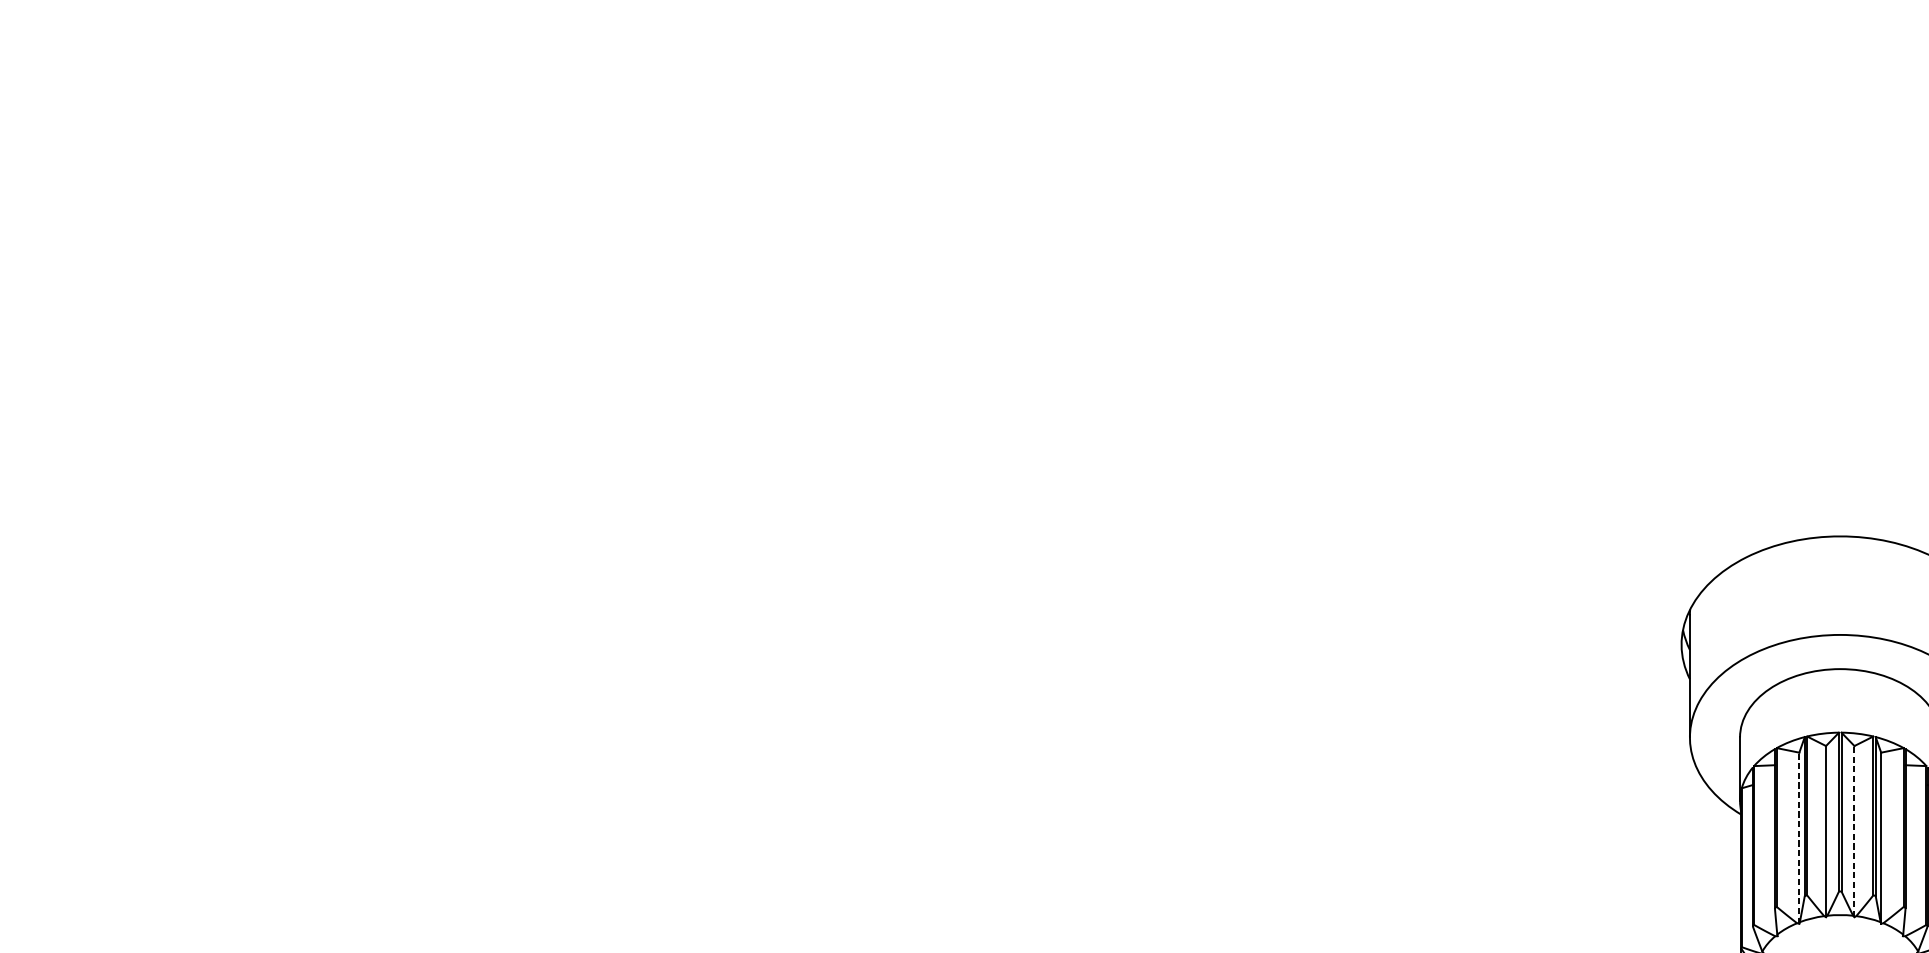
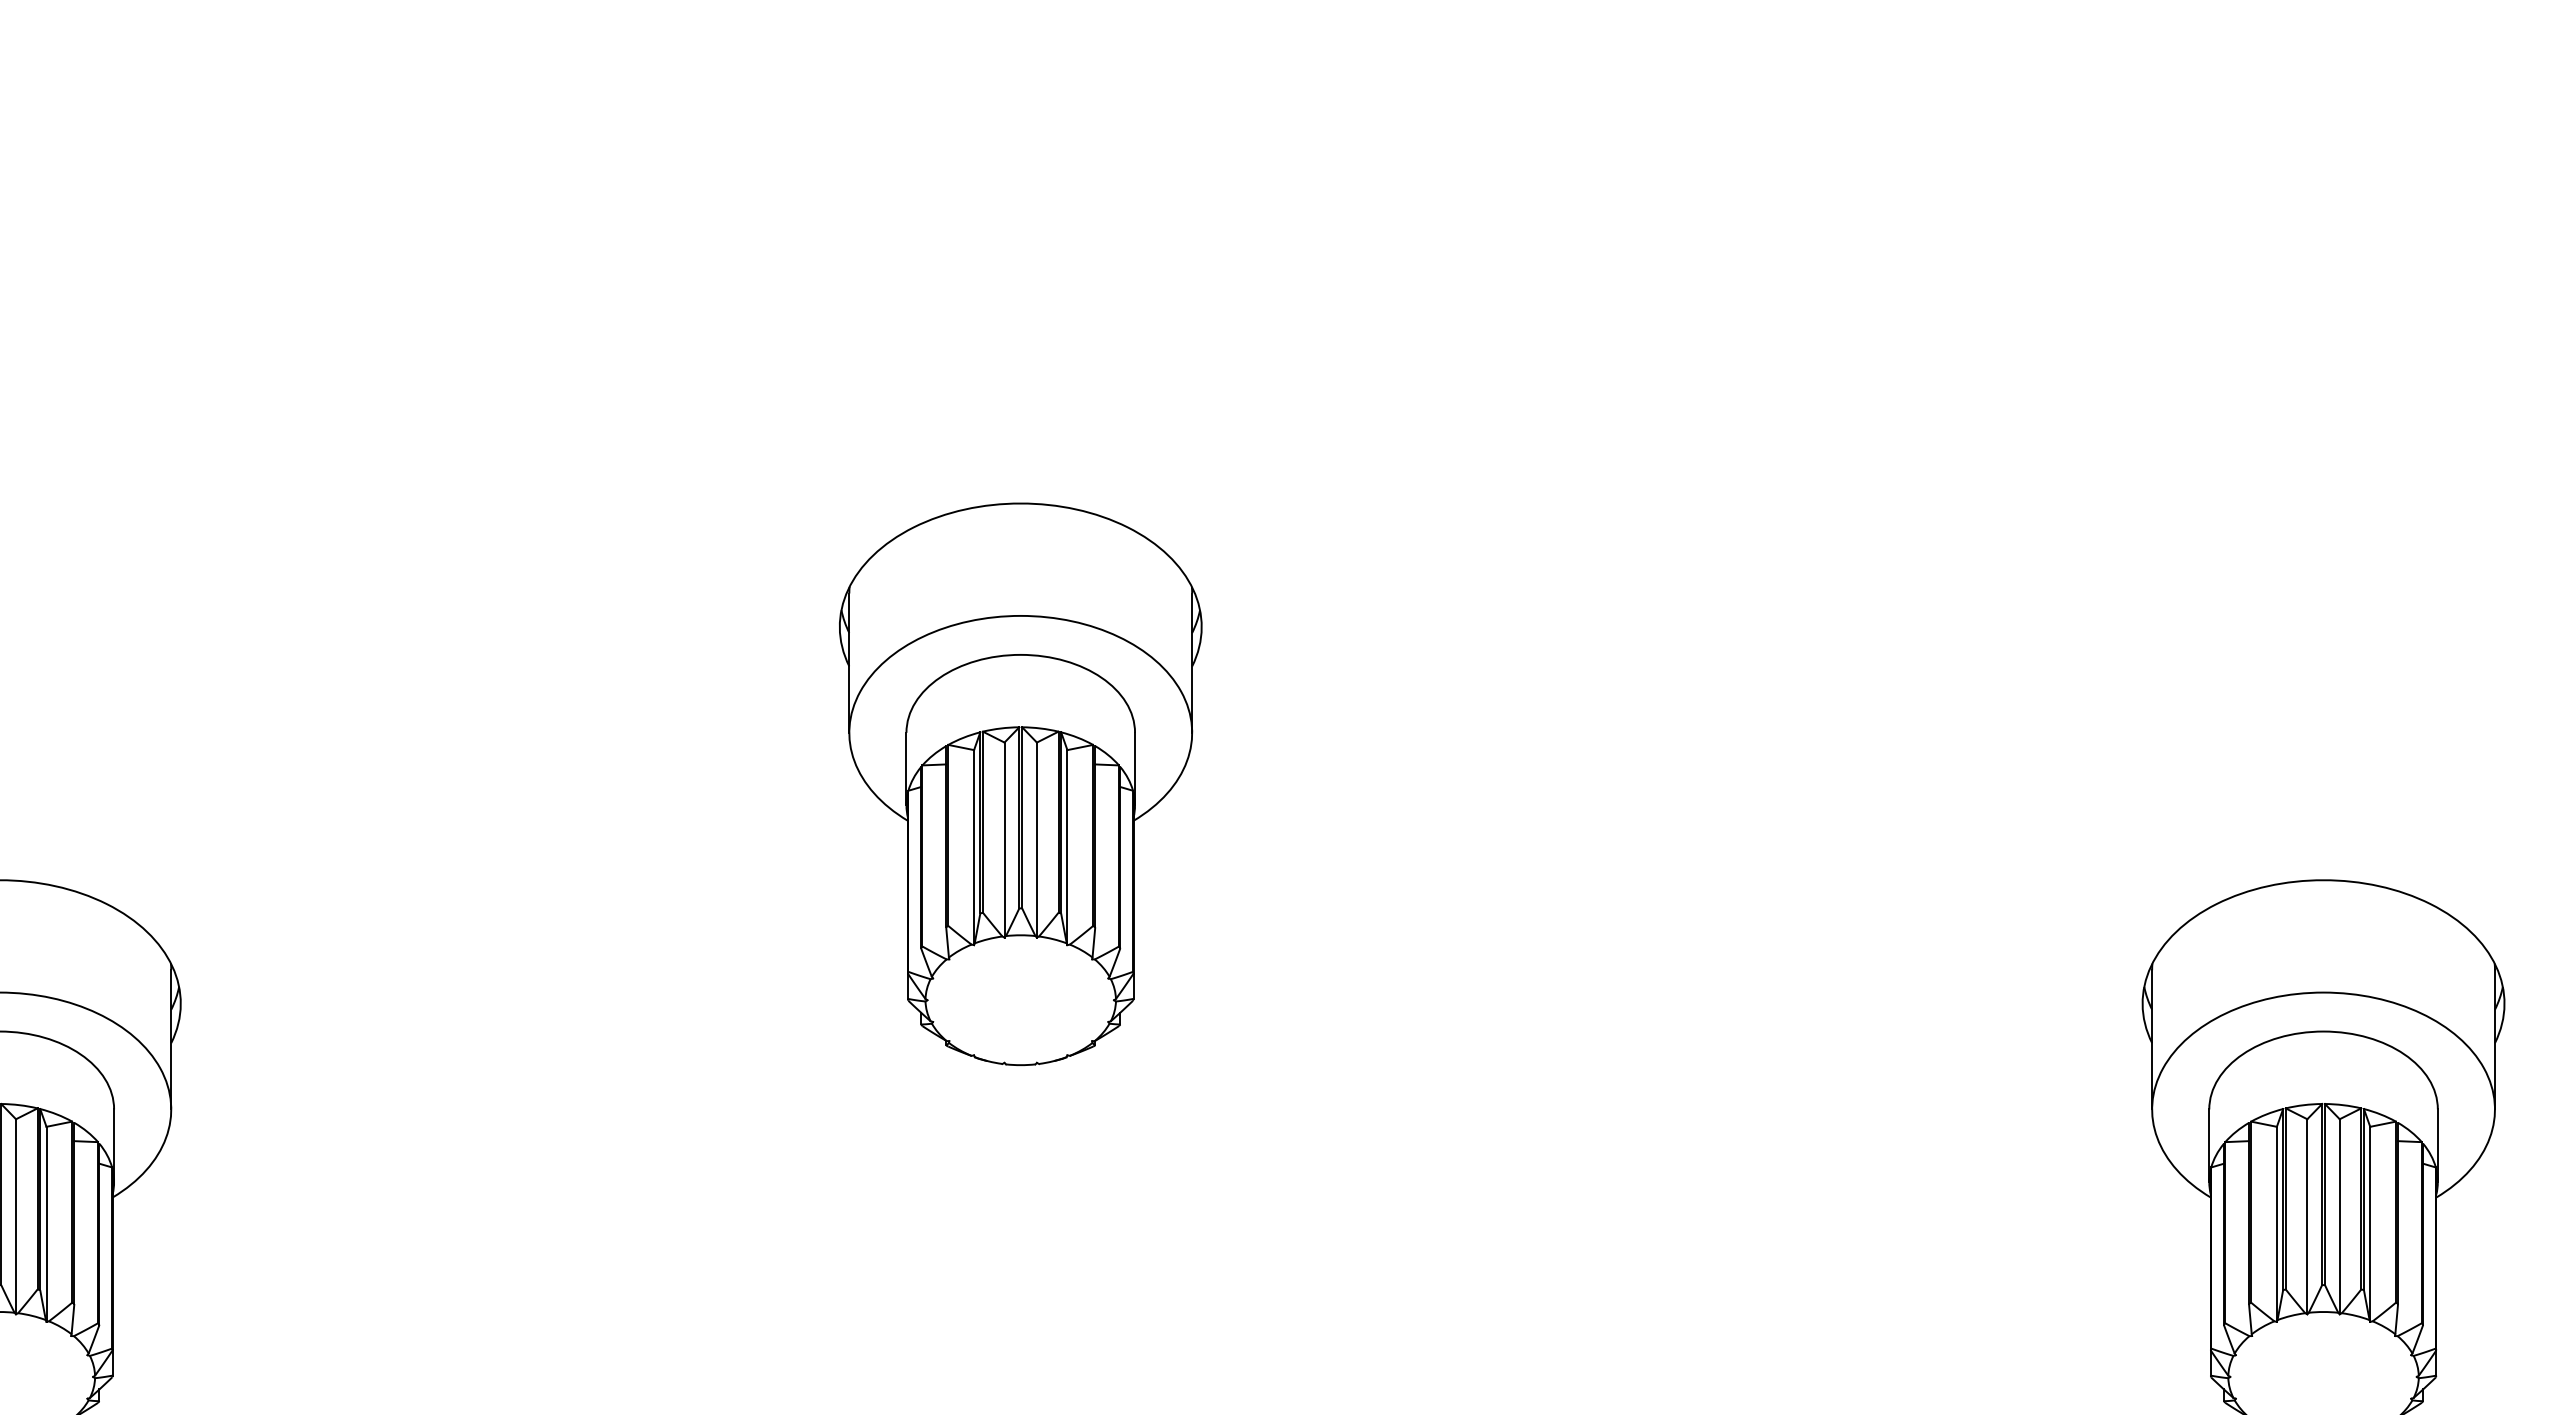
part: (697, 451) -> (1020, 783), added
line: (1854, 831) -> (2339, 1216), dashed -> solid
line: (1798, 838) -> (2276, 1224), dashed -> solid

